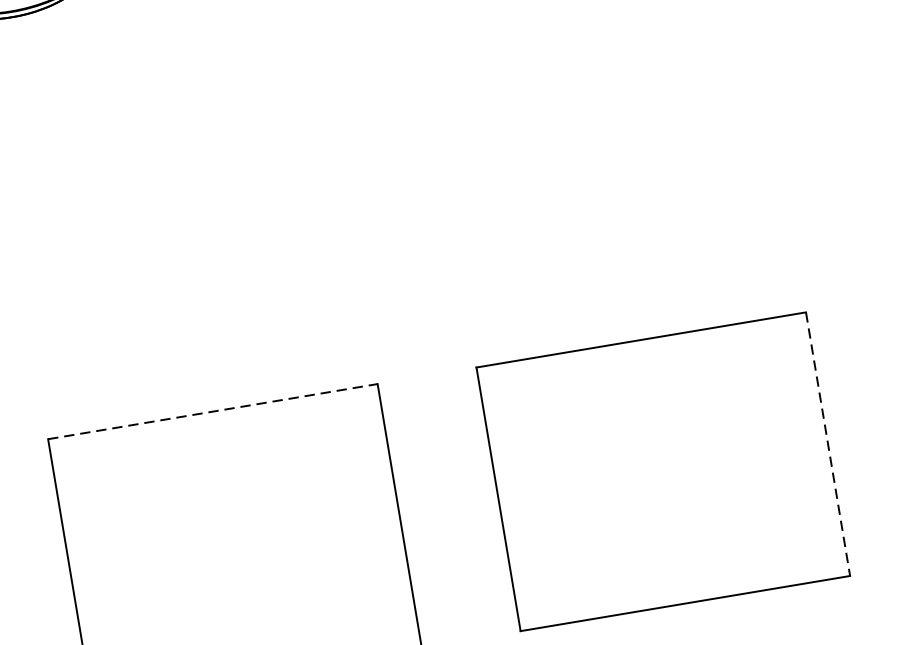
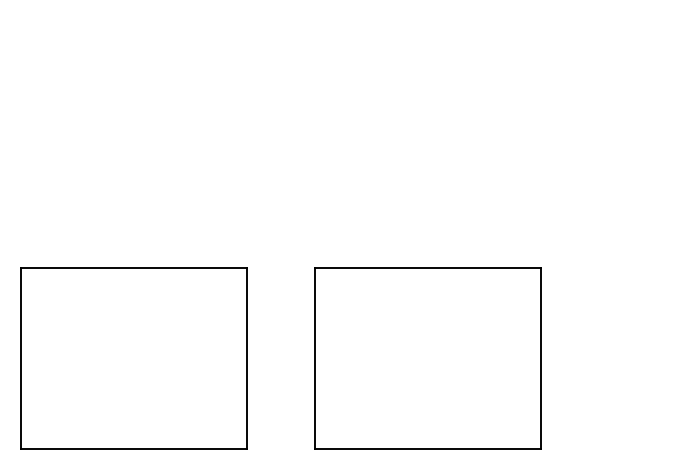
line: (213, 410) -> (134, 267), dashed -> solid
line: (828, 444) -> (541, 358), dashed -> solid

